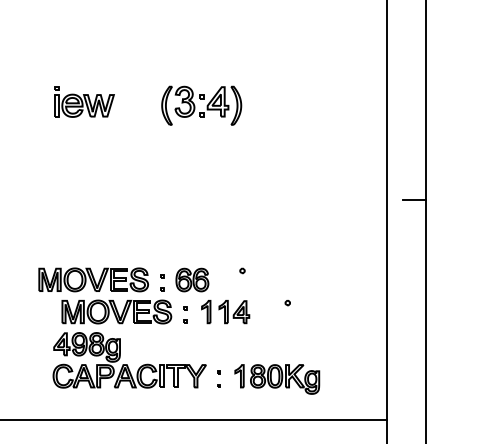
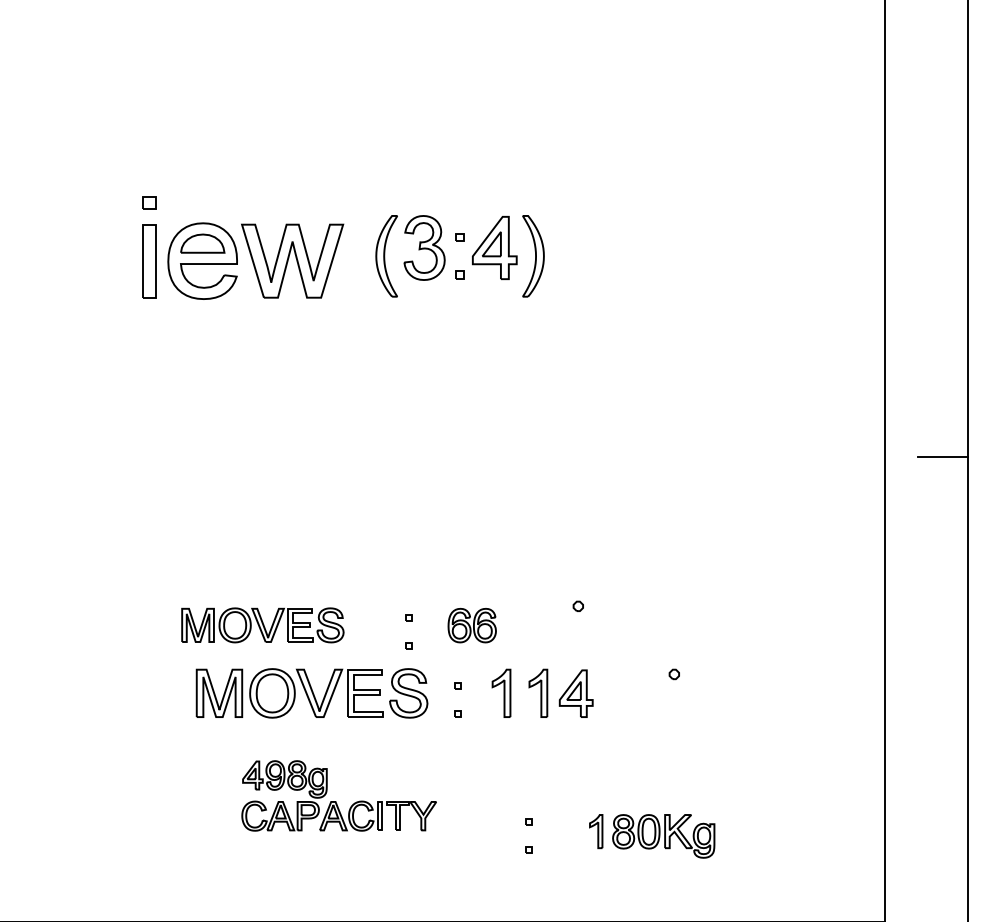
part: (84, 101) -> (243, 247), size x1.6
part: (201, 105) -> (459, 255), moved
part: (93, 279) -> (262, 624), size x0.7
part: (192, 279) -> (472, 624), size x0.7
part: (129, 360) -> (338, 796), size x0.6
part: (277, 379) -> (652, 836), size x0.7

